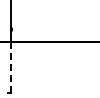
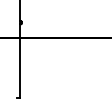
line: (10, 68) -> (19, 68), dashed -> solid

